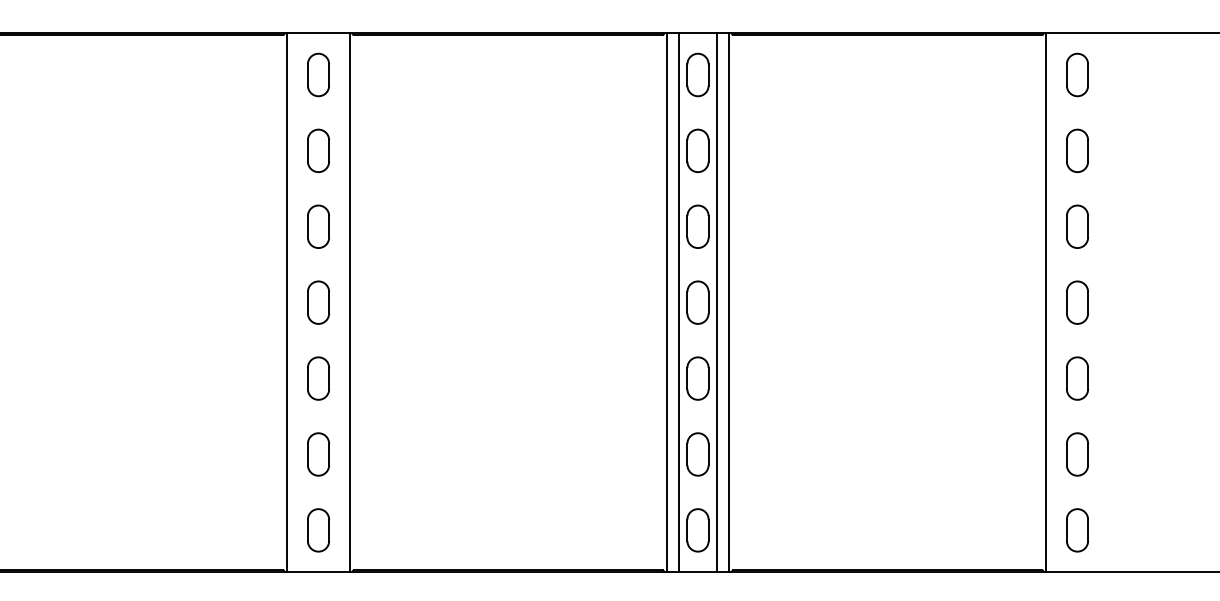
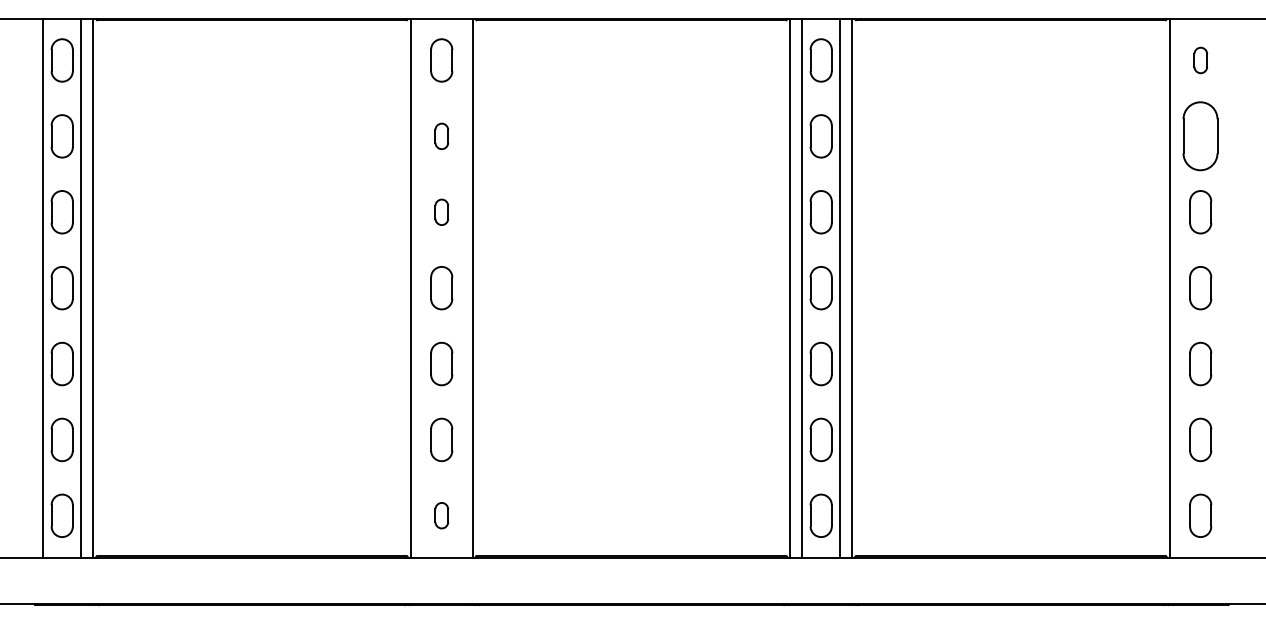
part: (1077, 75) -> (1200, 60), size x0.6
part: (318, 151) -> (441, 136), size x0.6
part: (1077, 151) -> (1200, 136), size x1.6
part: (318, 227) -> (441, 212), size x0.6
part: (318, 530) -> (441, 515), size x0.6

